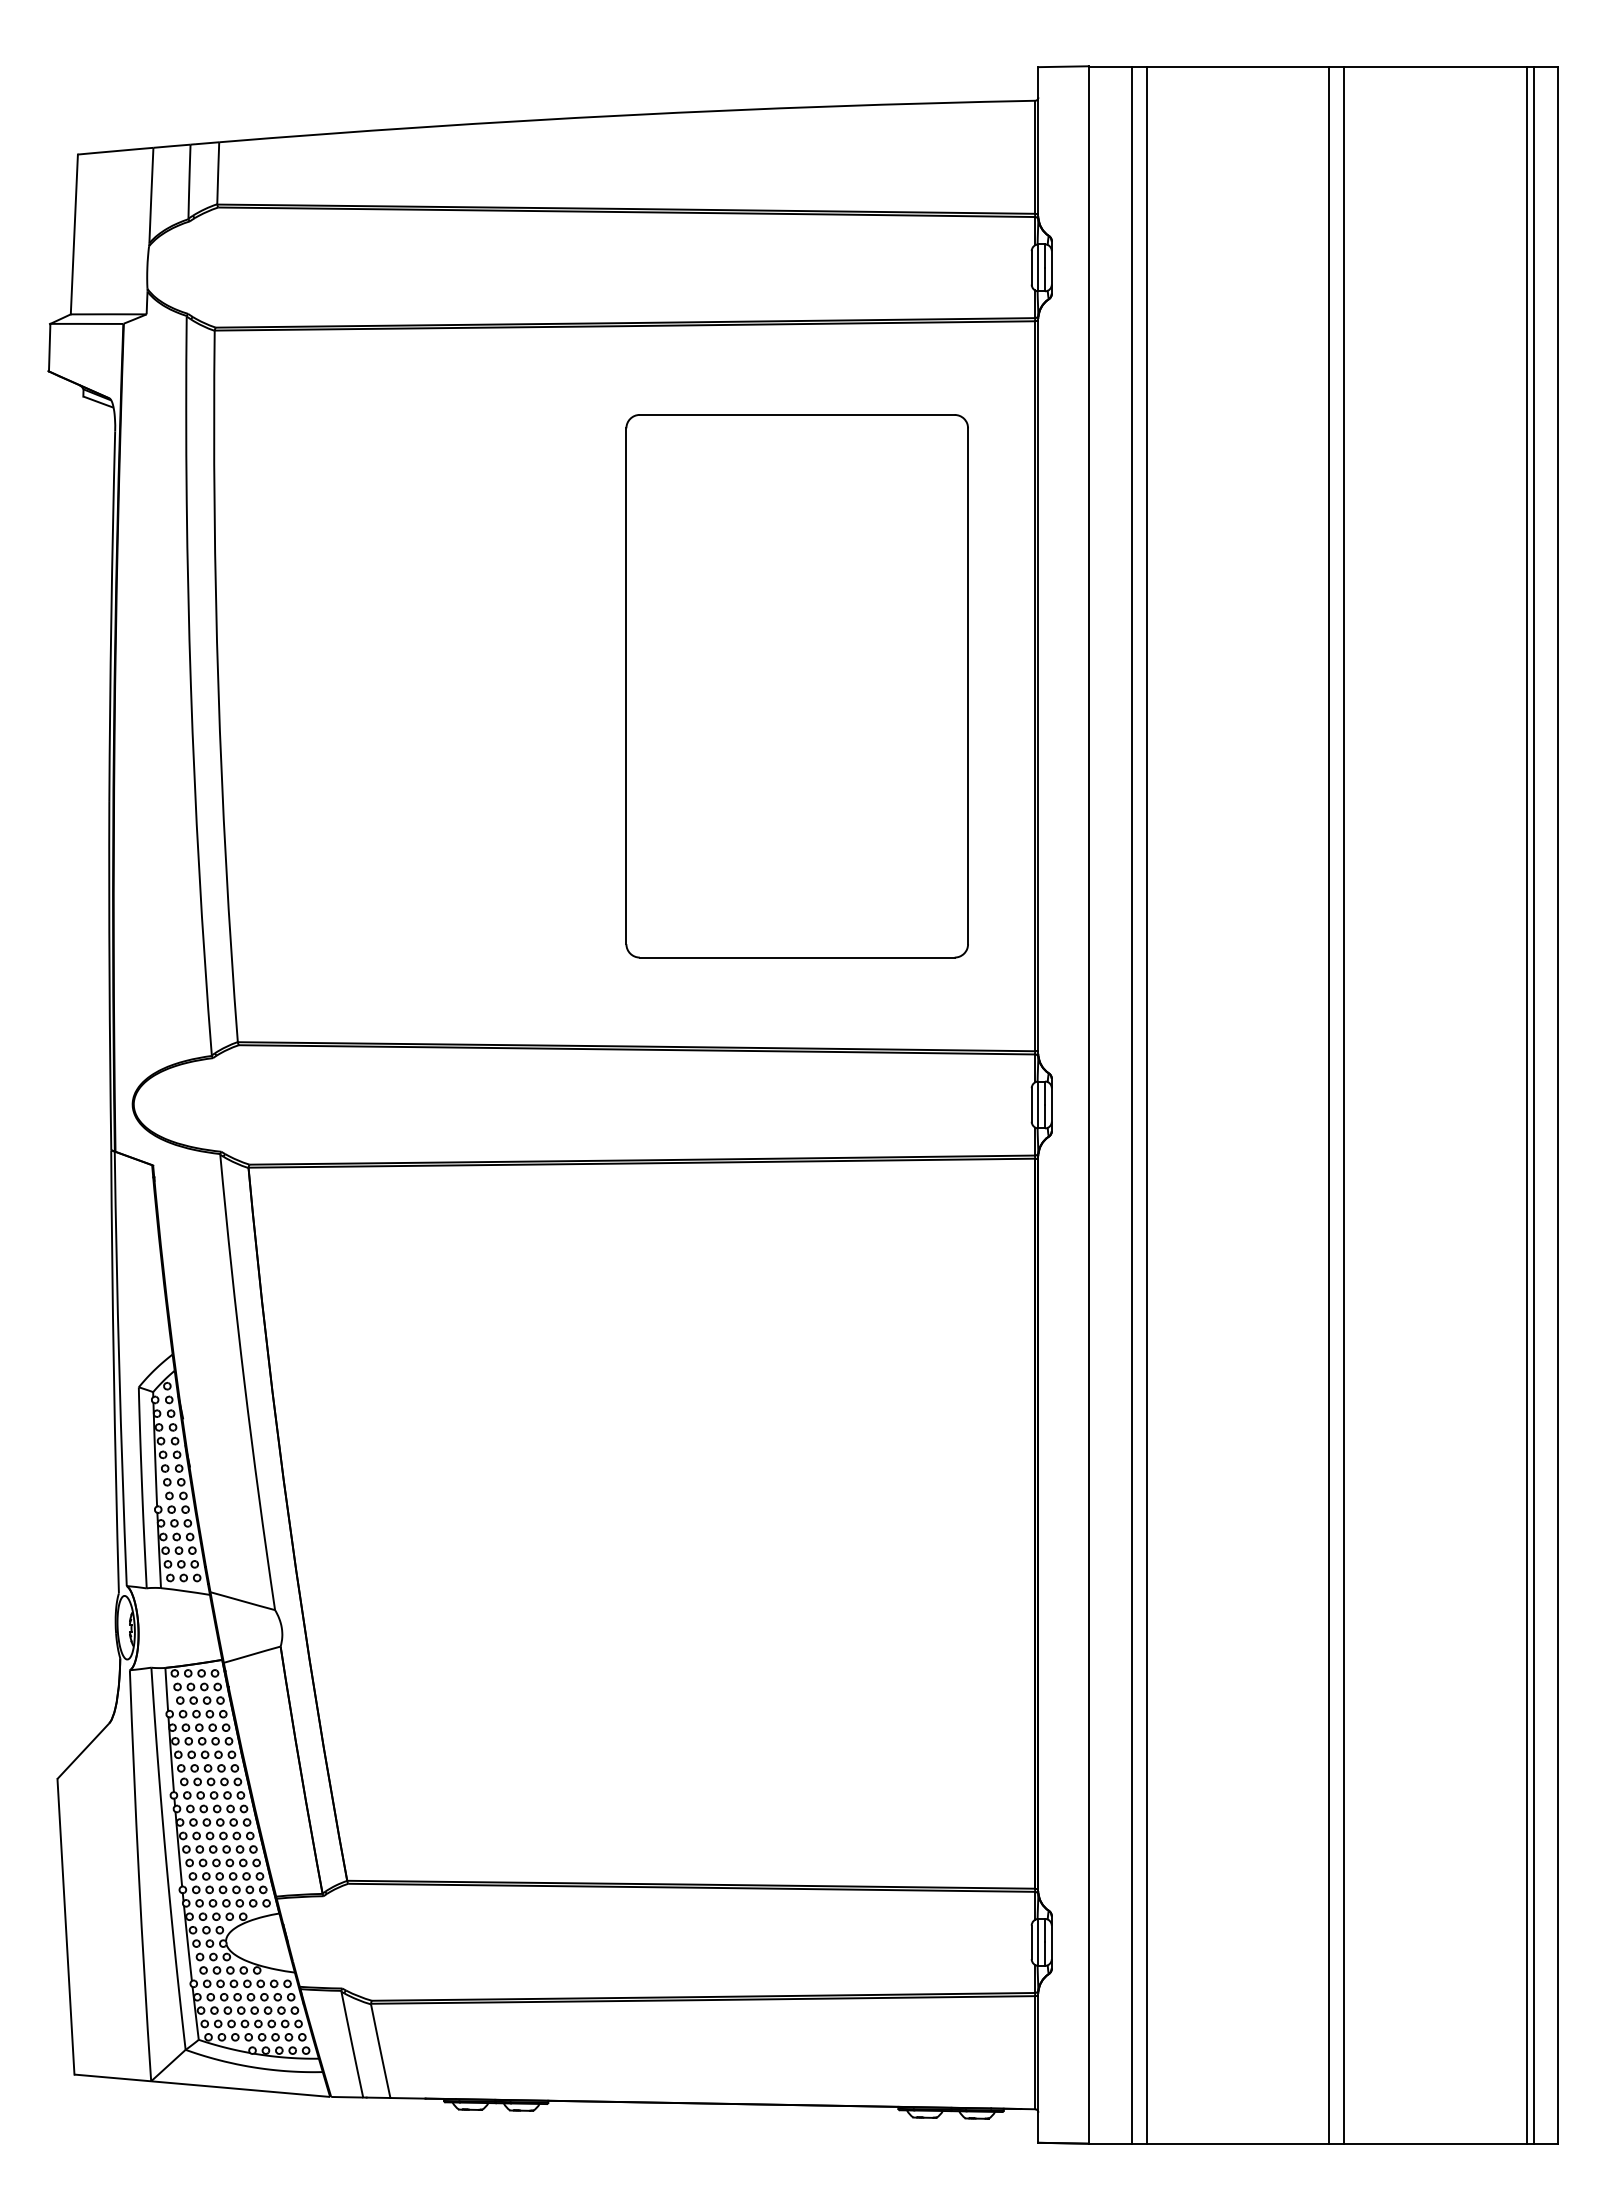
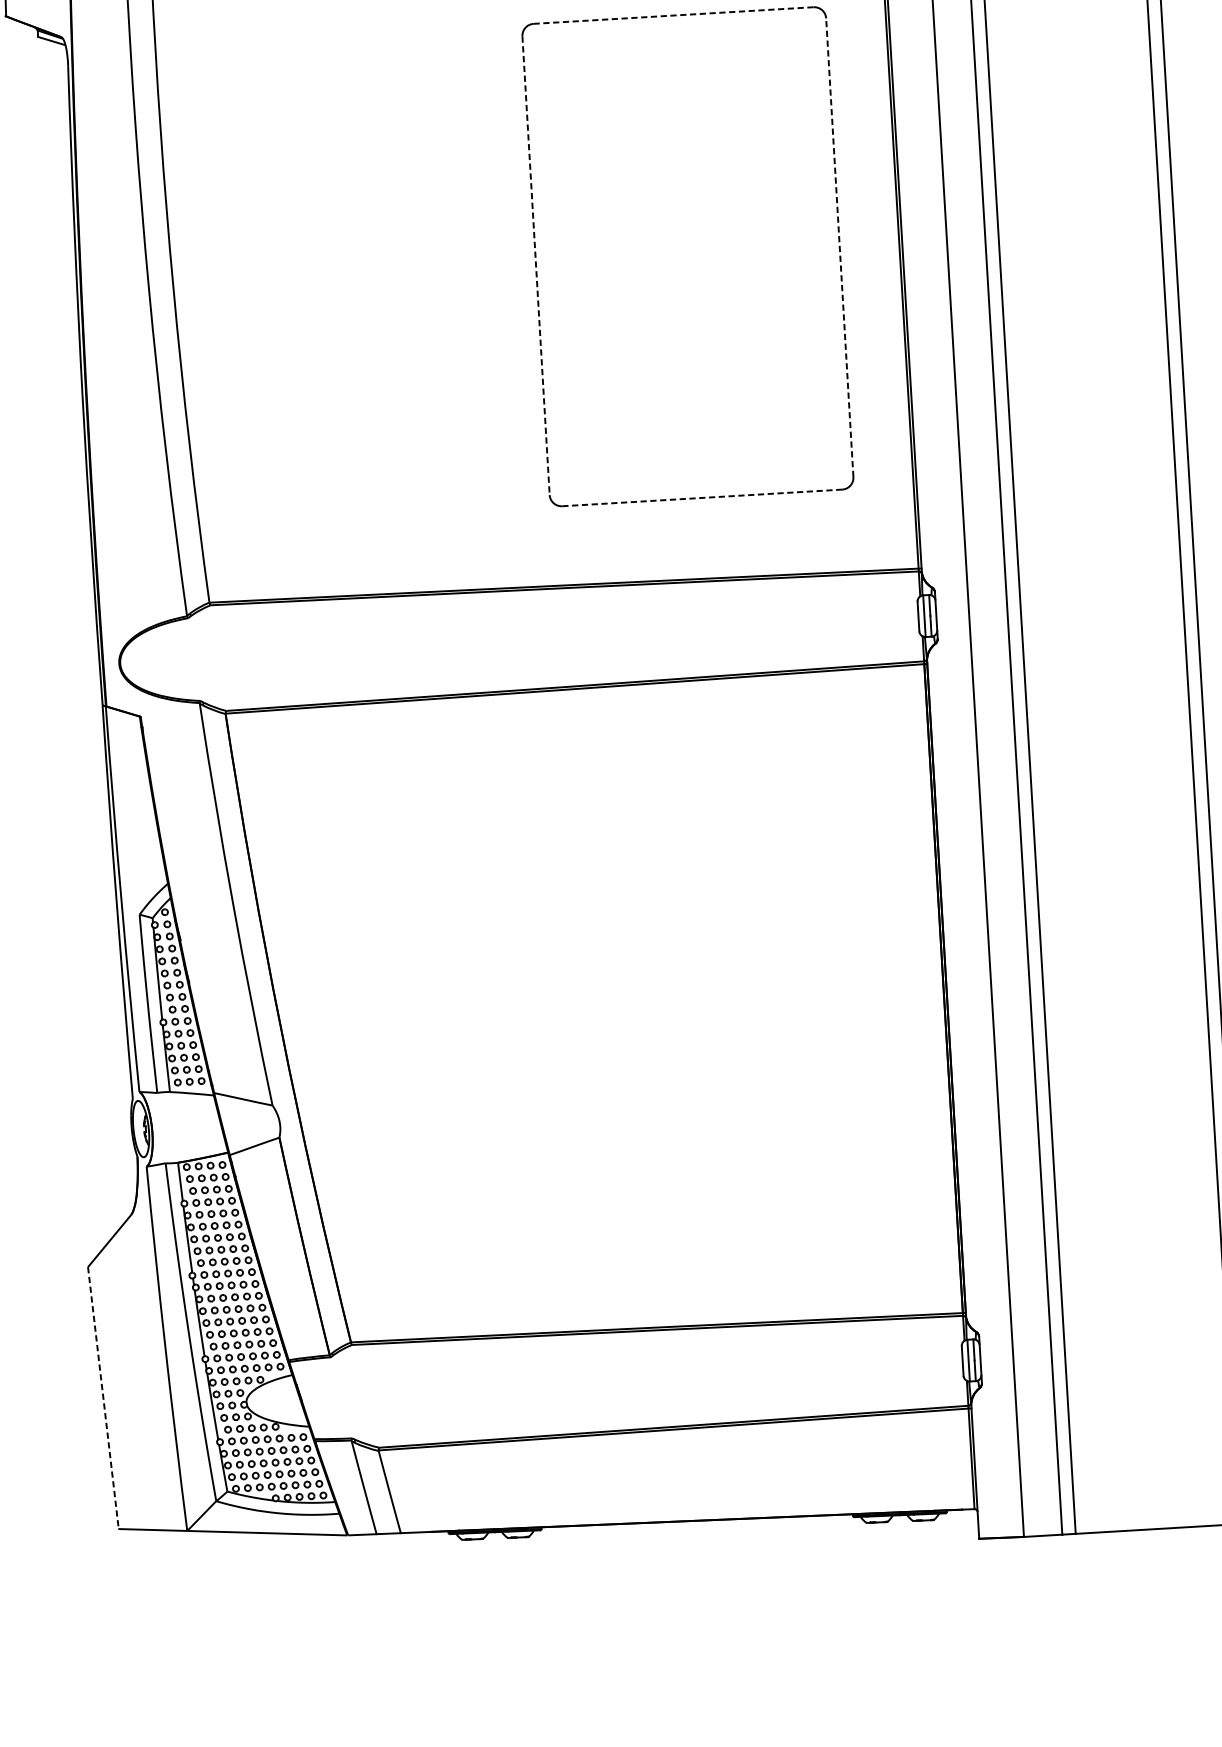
line: (796, 414) -> (672, 15), solid -> dashed
line: (626, 686) -> (536, 265), solid -> dashed
line: (968, 686) -> (840, 247), solid -> dashed
line: (797, 957) -> (702, 497), solid -> dashed
line: (66, 1927) -> (103, 1398), solid -> dashed

